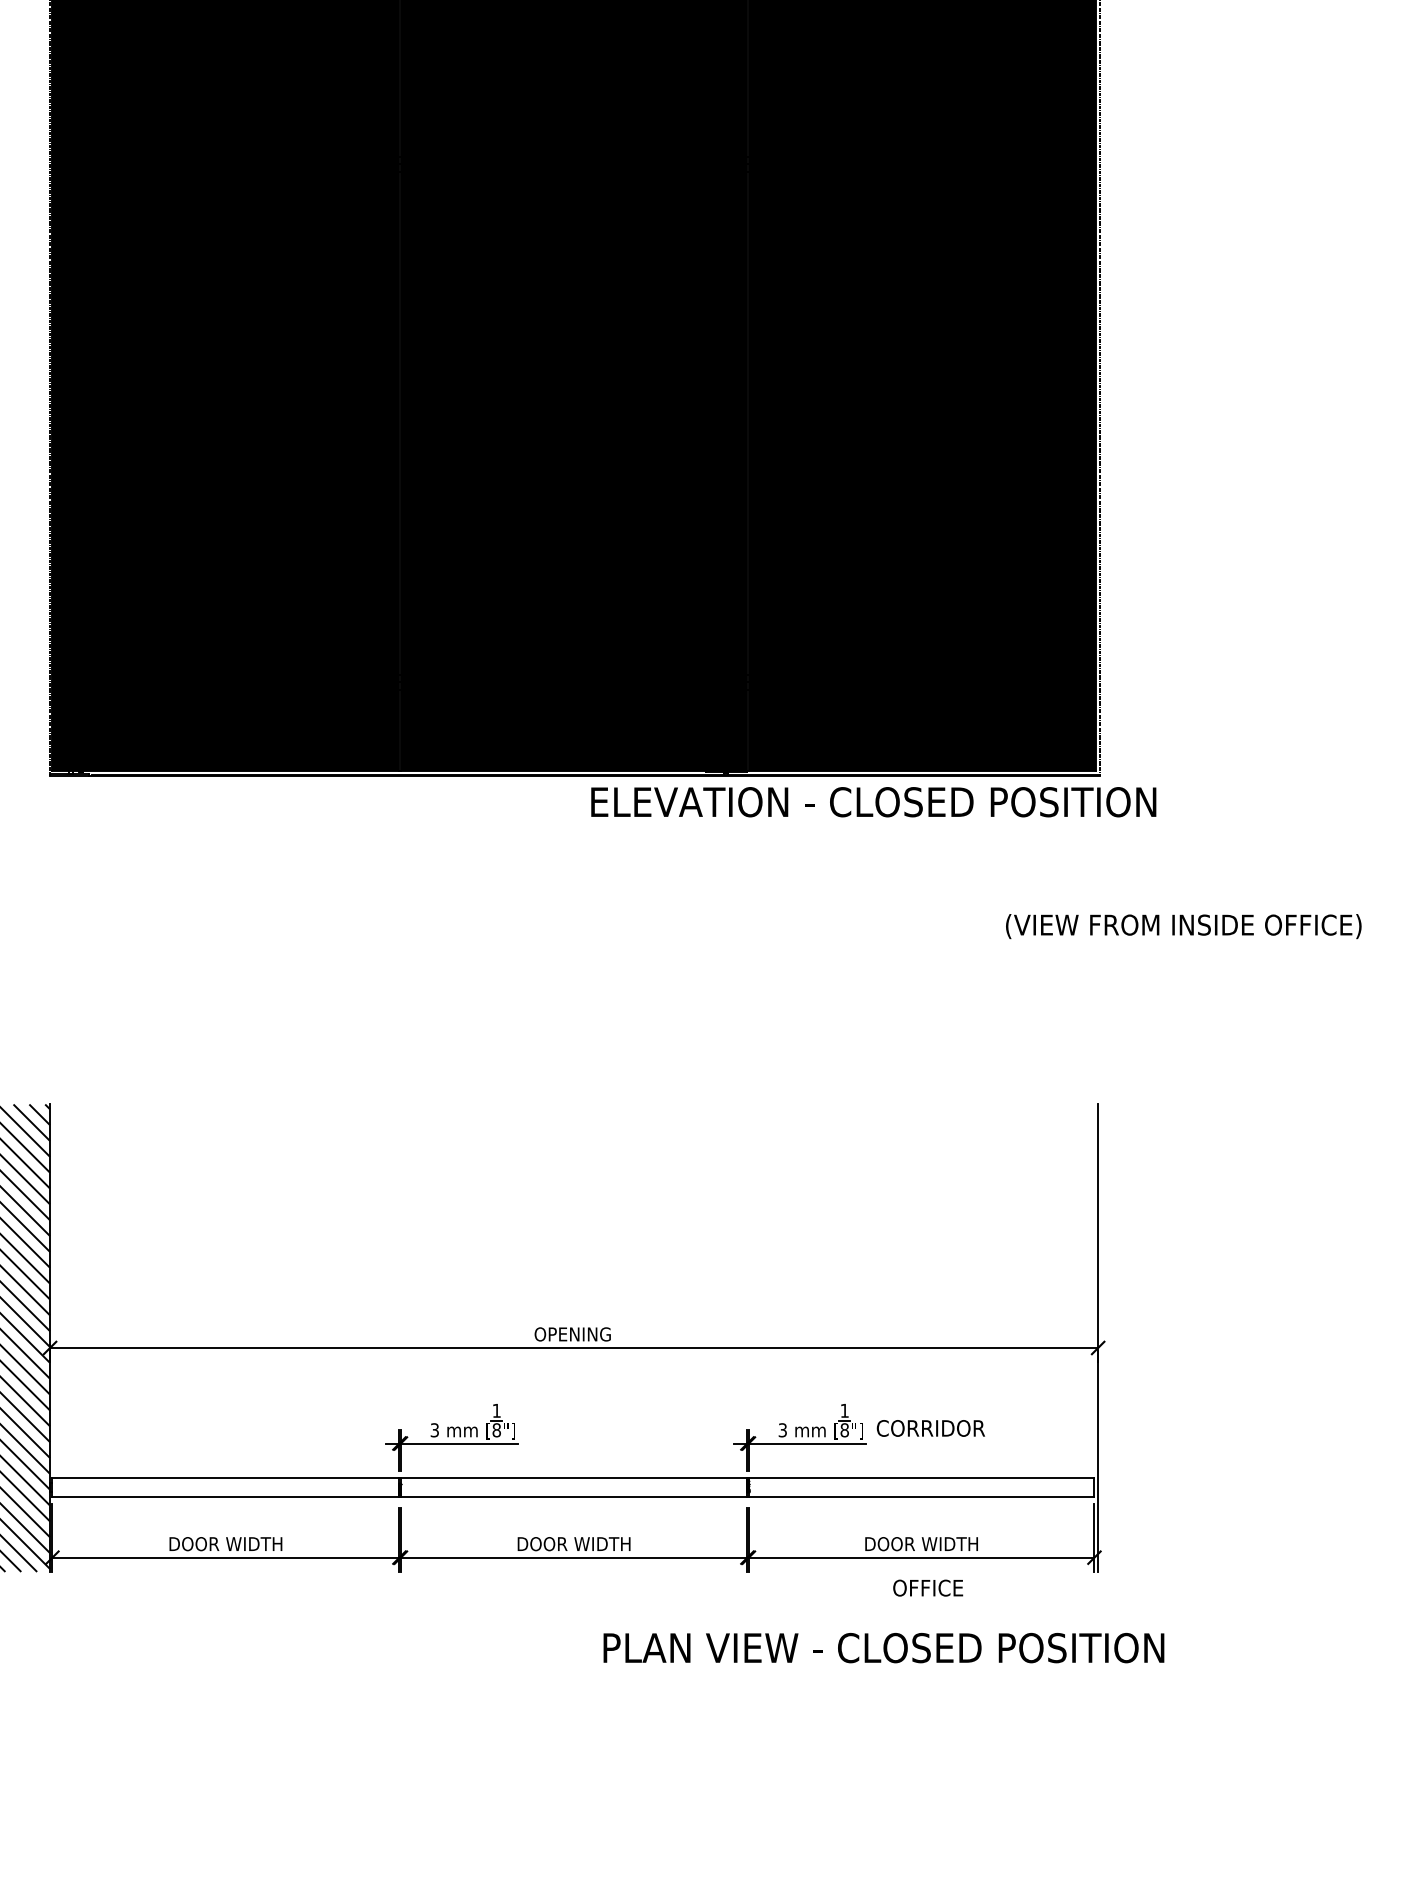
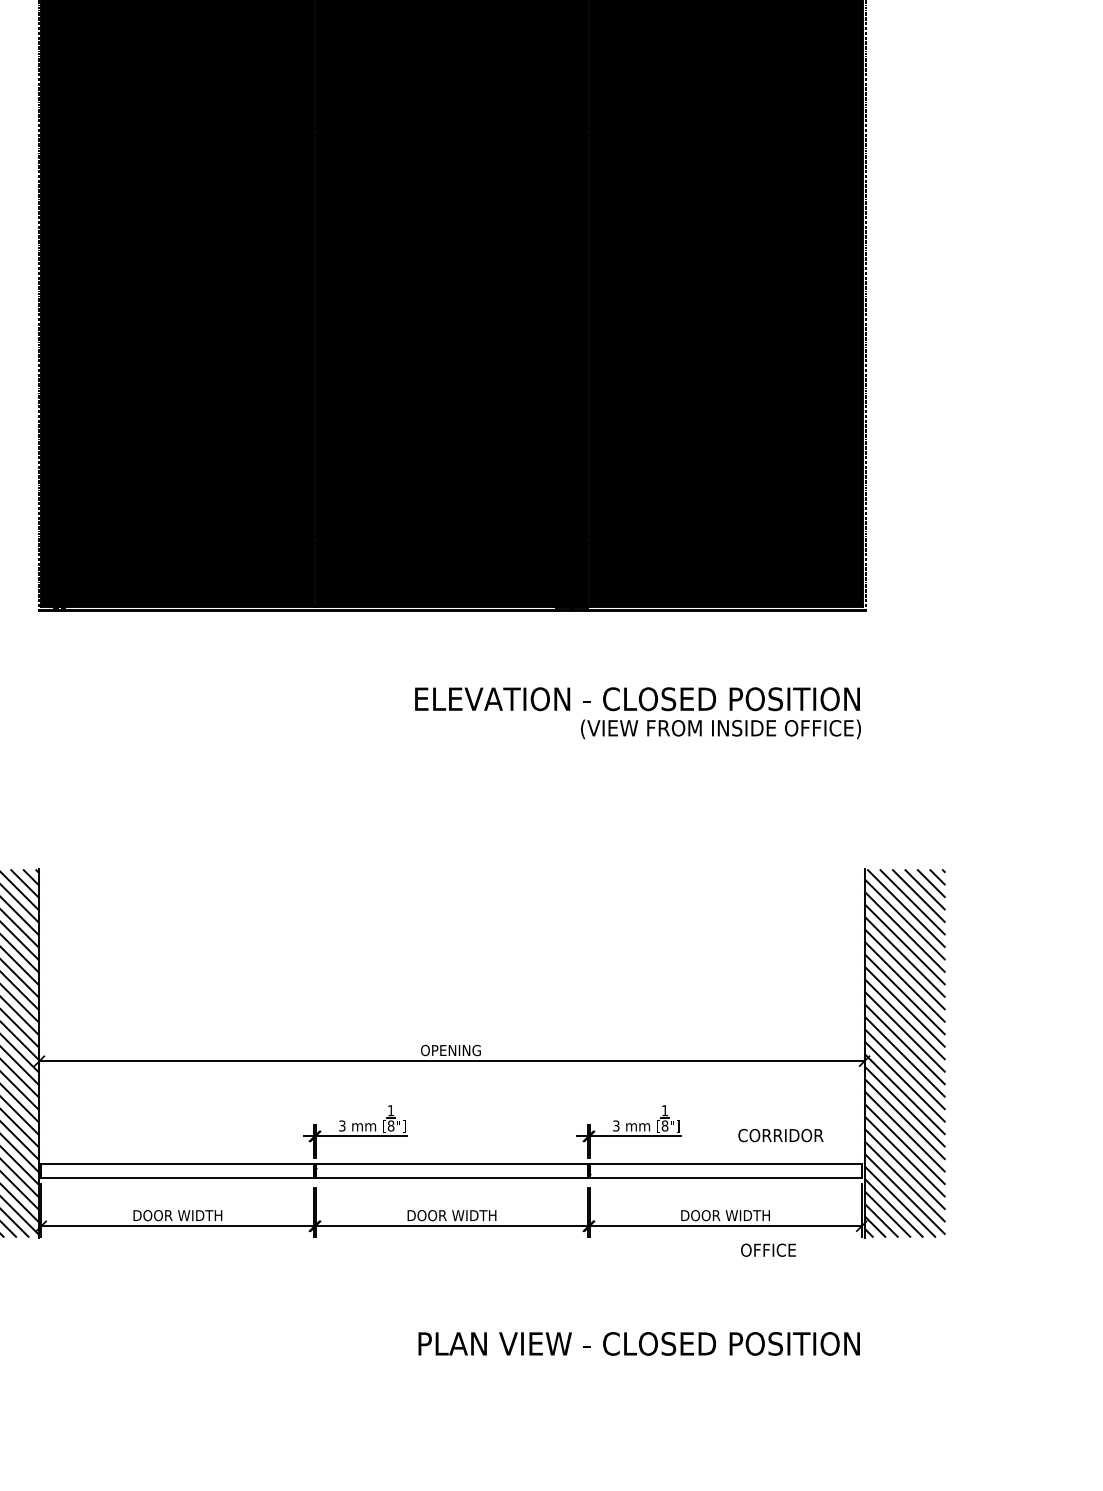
text: (873, 802) -> (637, 699), moved
text: (1183, 926) -> (720, 729), moved
hatch: (1149, 1337) -> (904, 1052), added
text: (930, 1428) -> (780, 1135), moved
text: (928, 1587) -> (768, 1249), moved
text: (883, 1648) -> (638, 1344), moved

